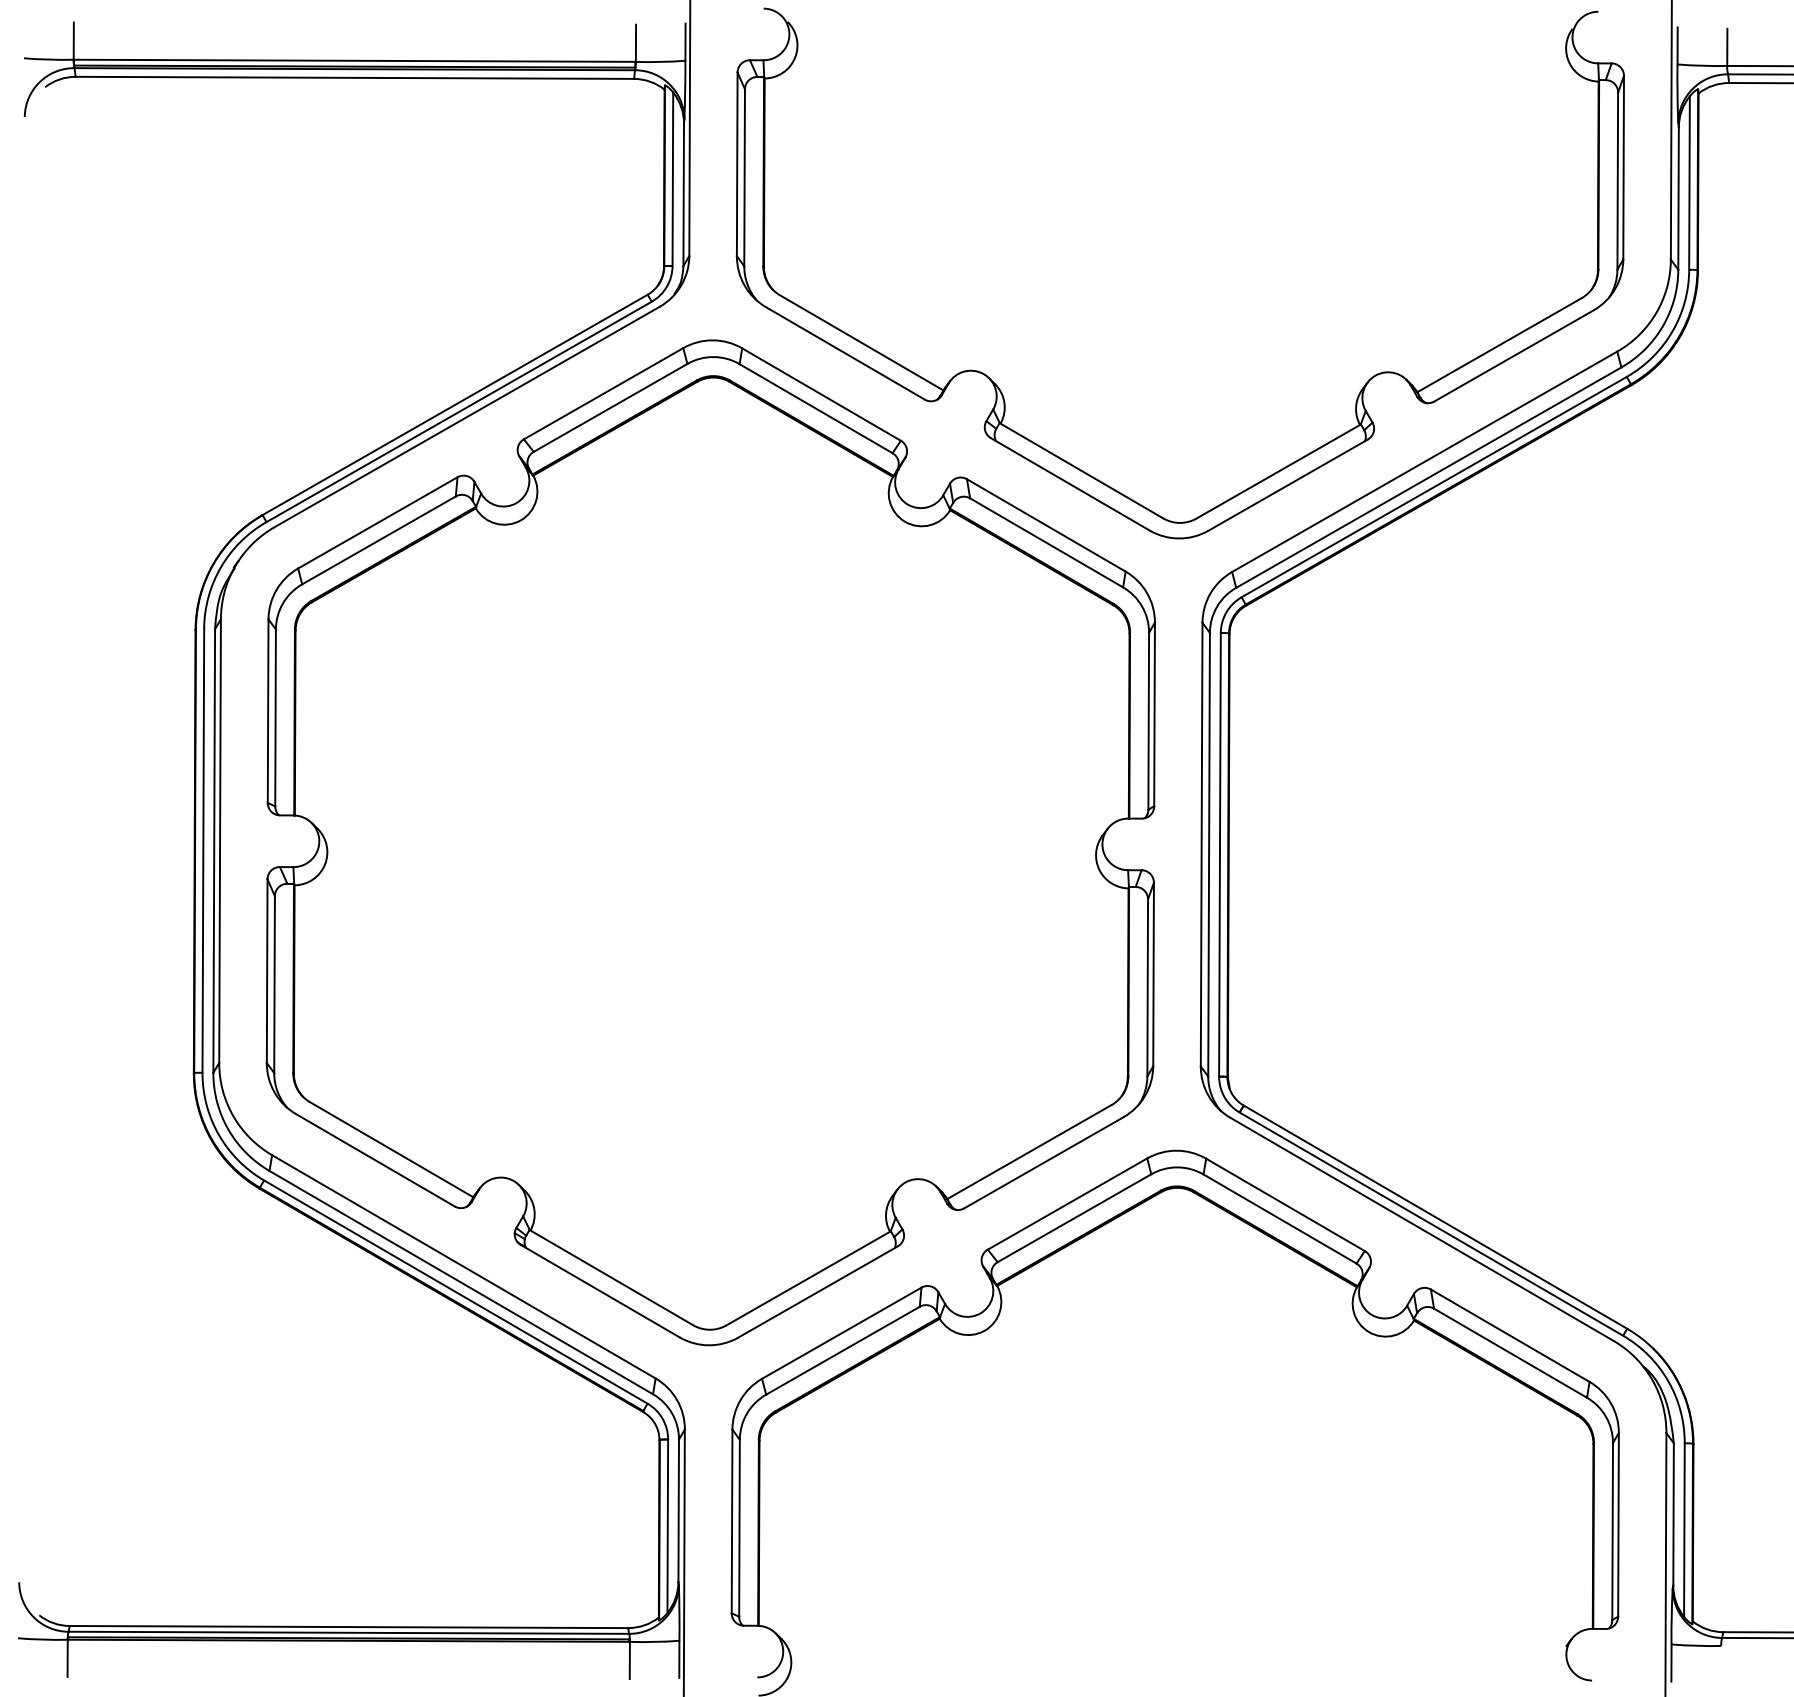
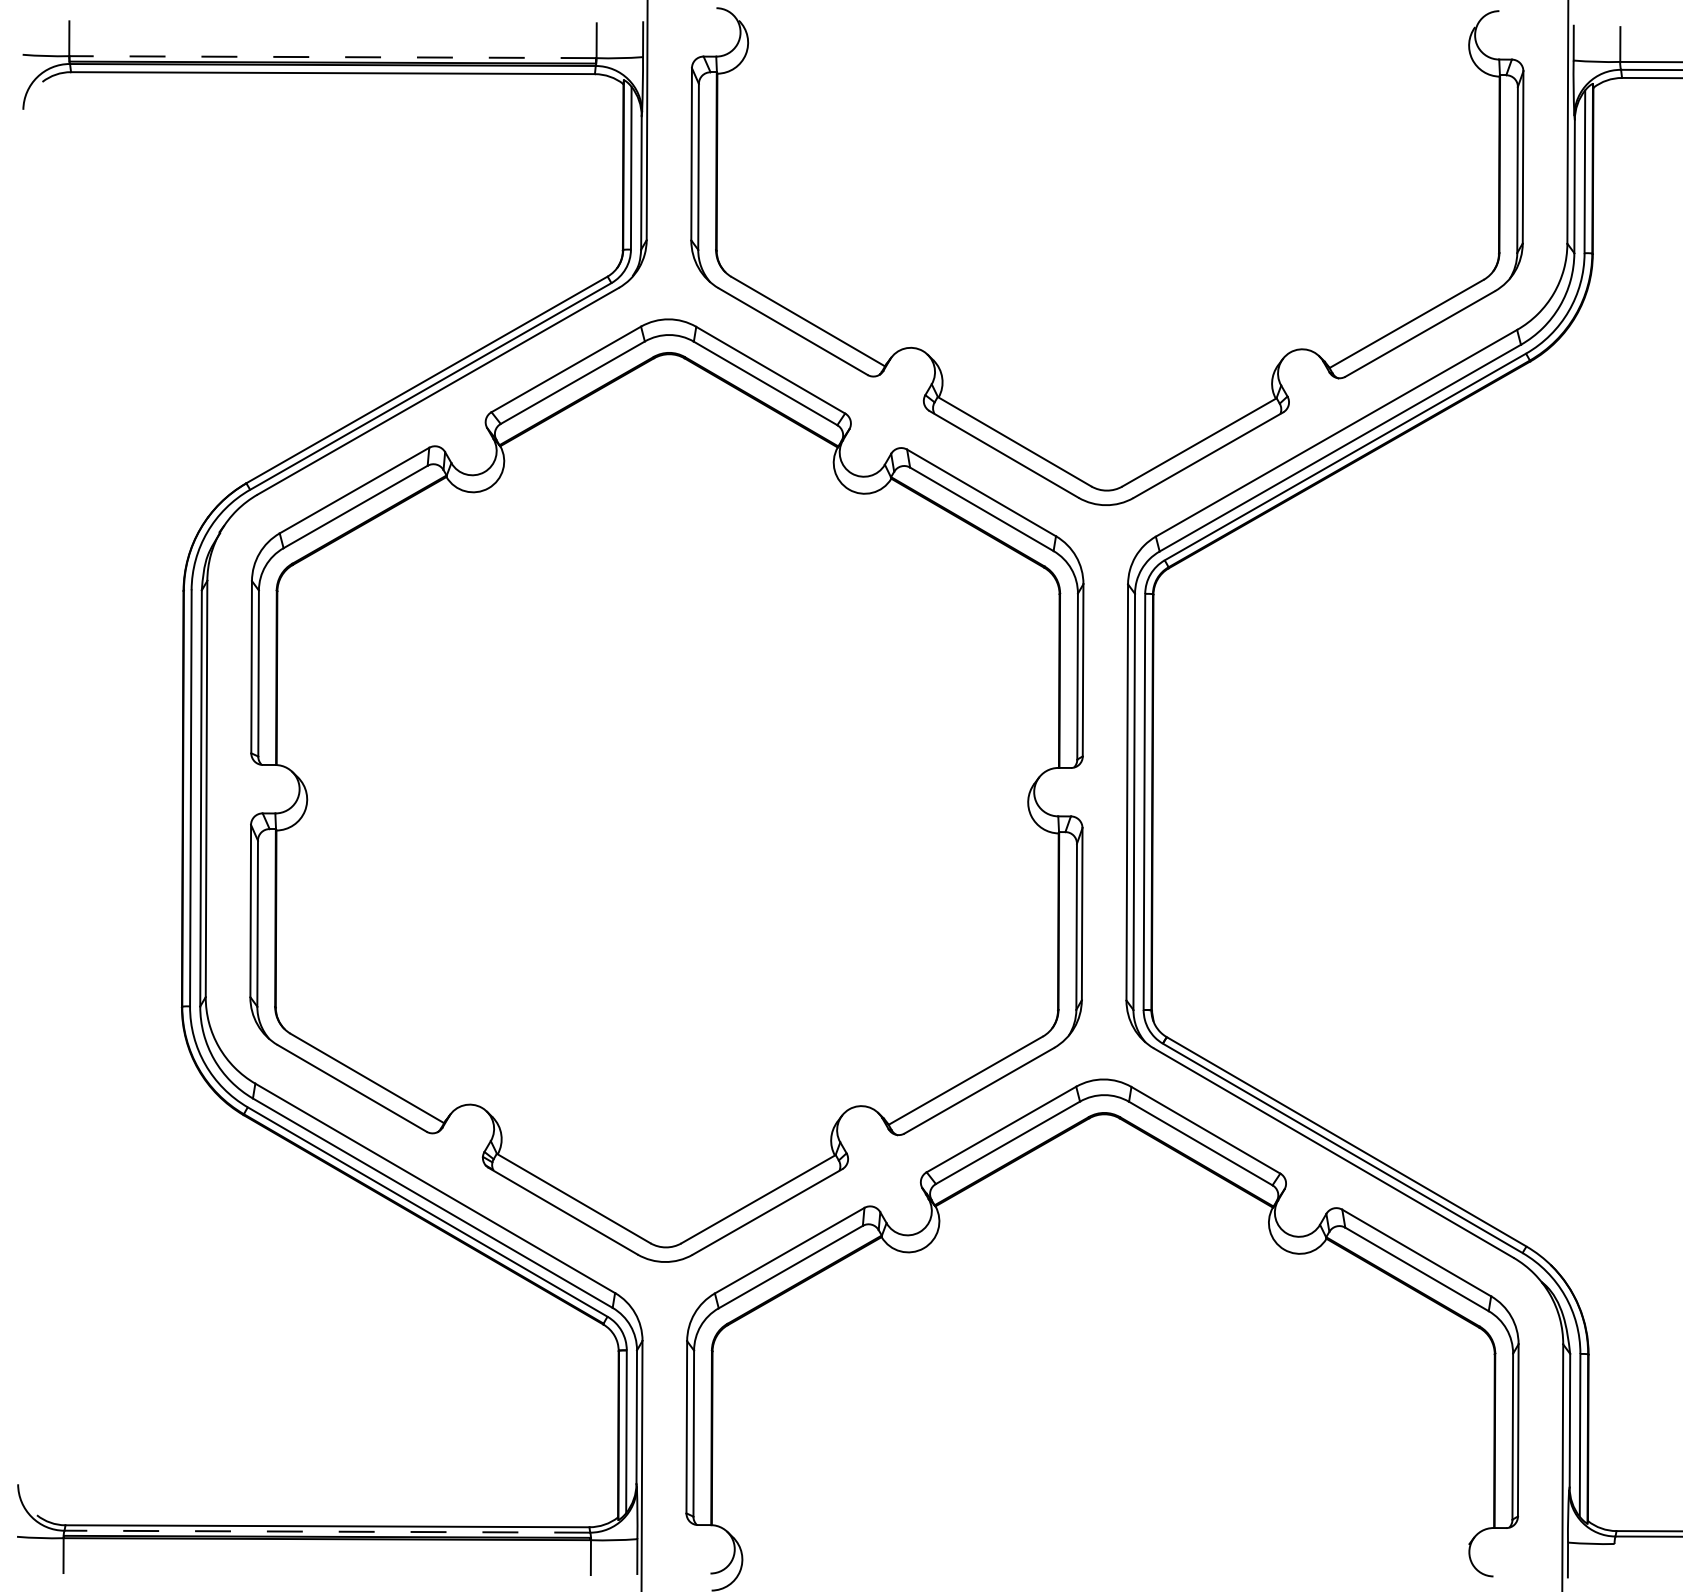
line: (354, 60) -> (332, 56), solid -> dashed
line: (348, 1632) -> (327, 1531), solid -> dashed

